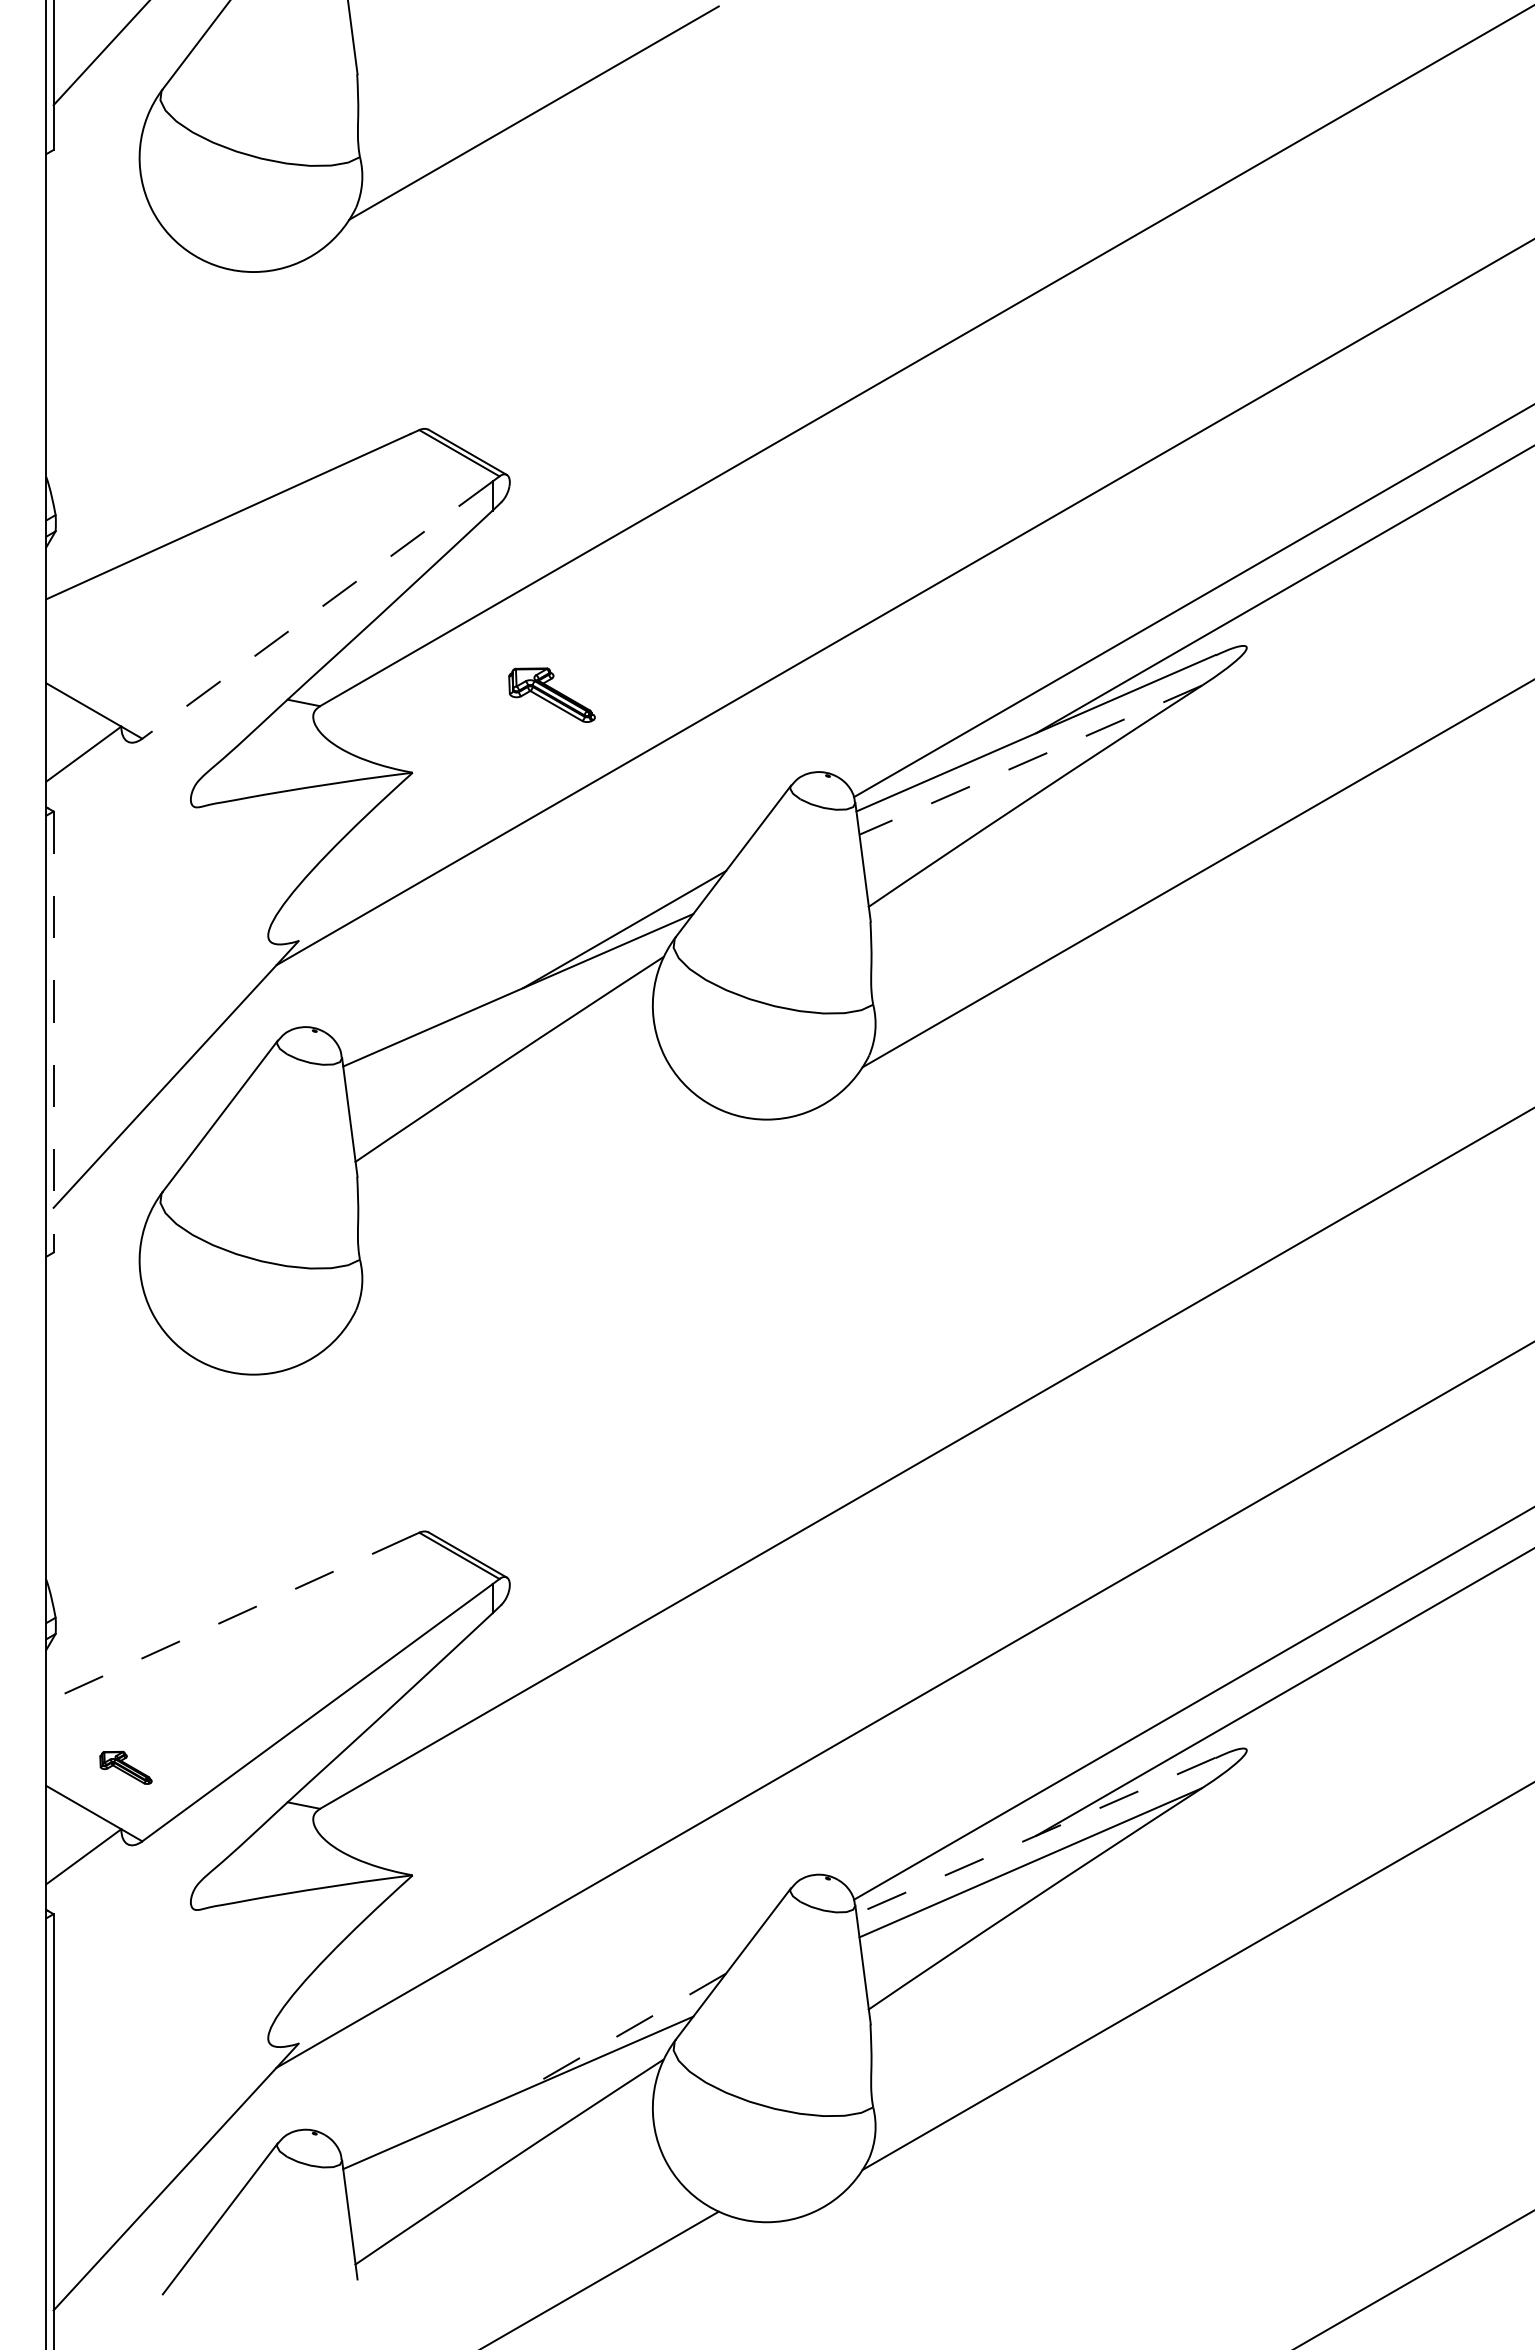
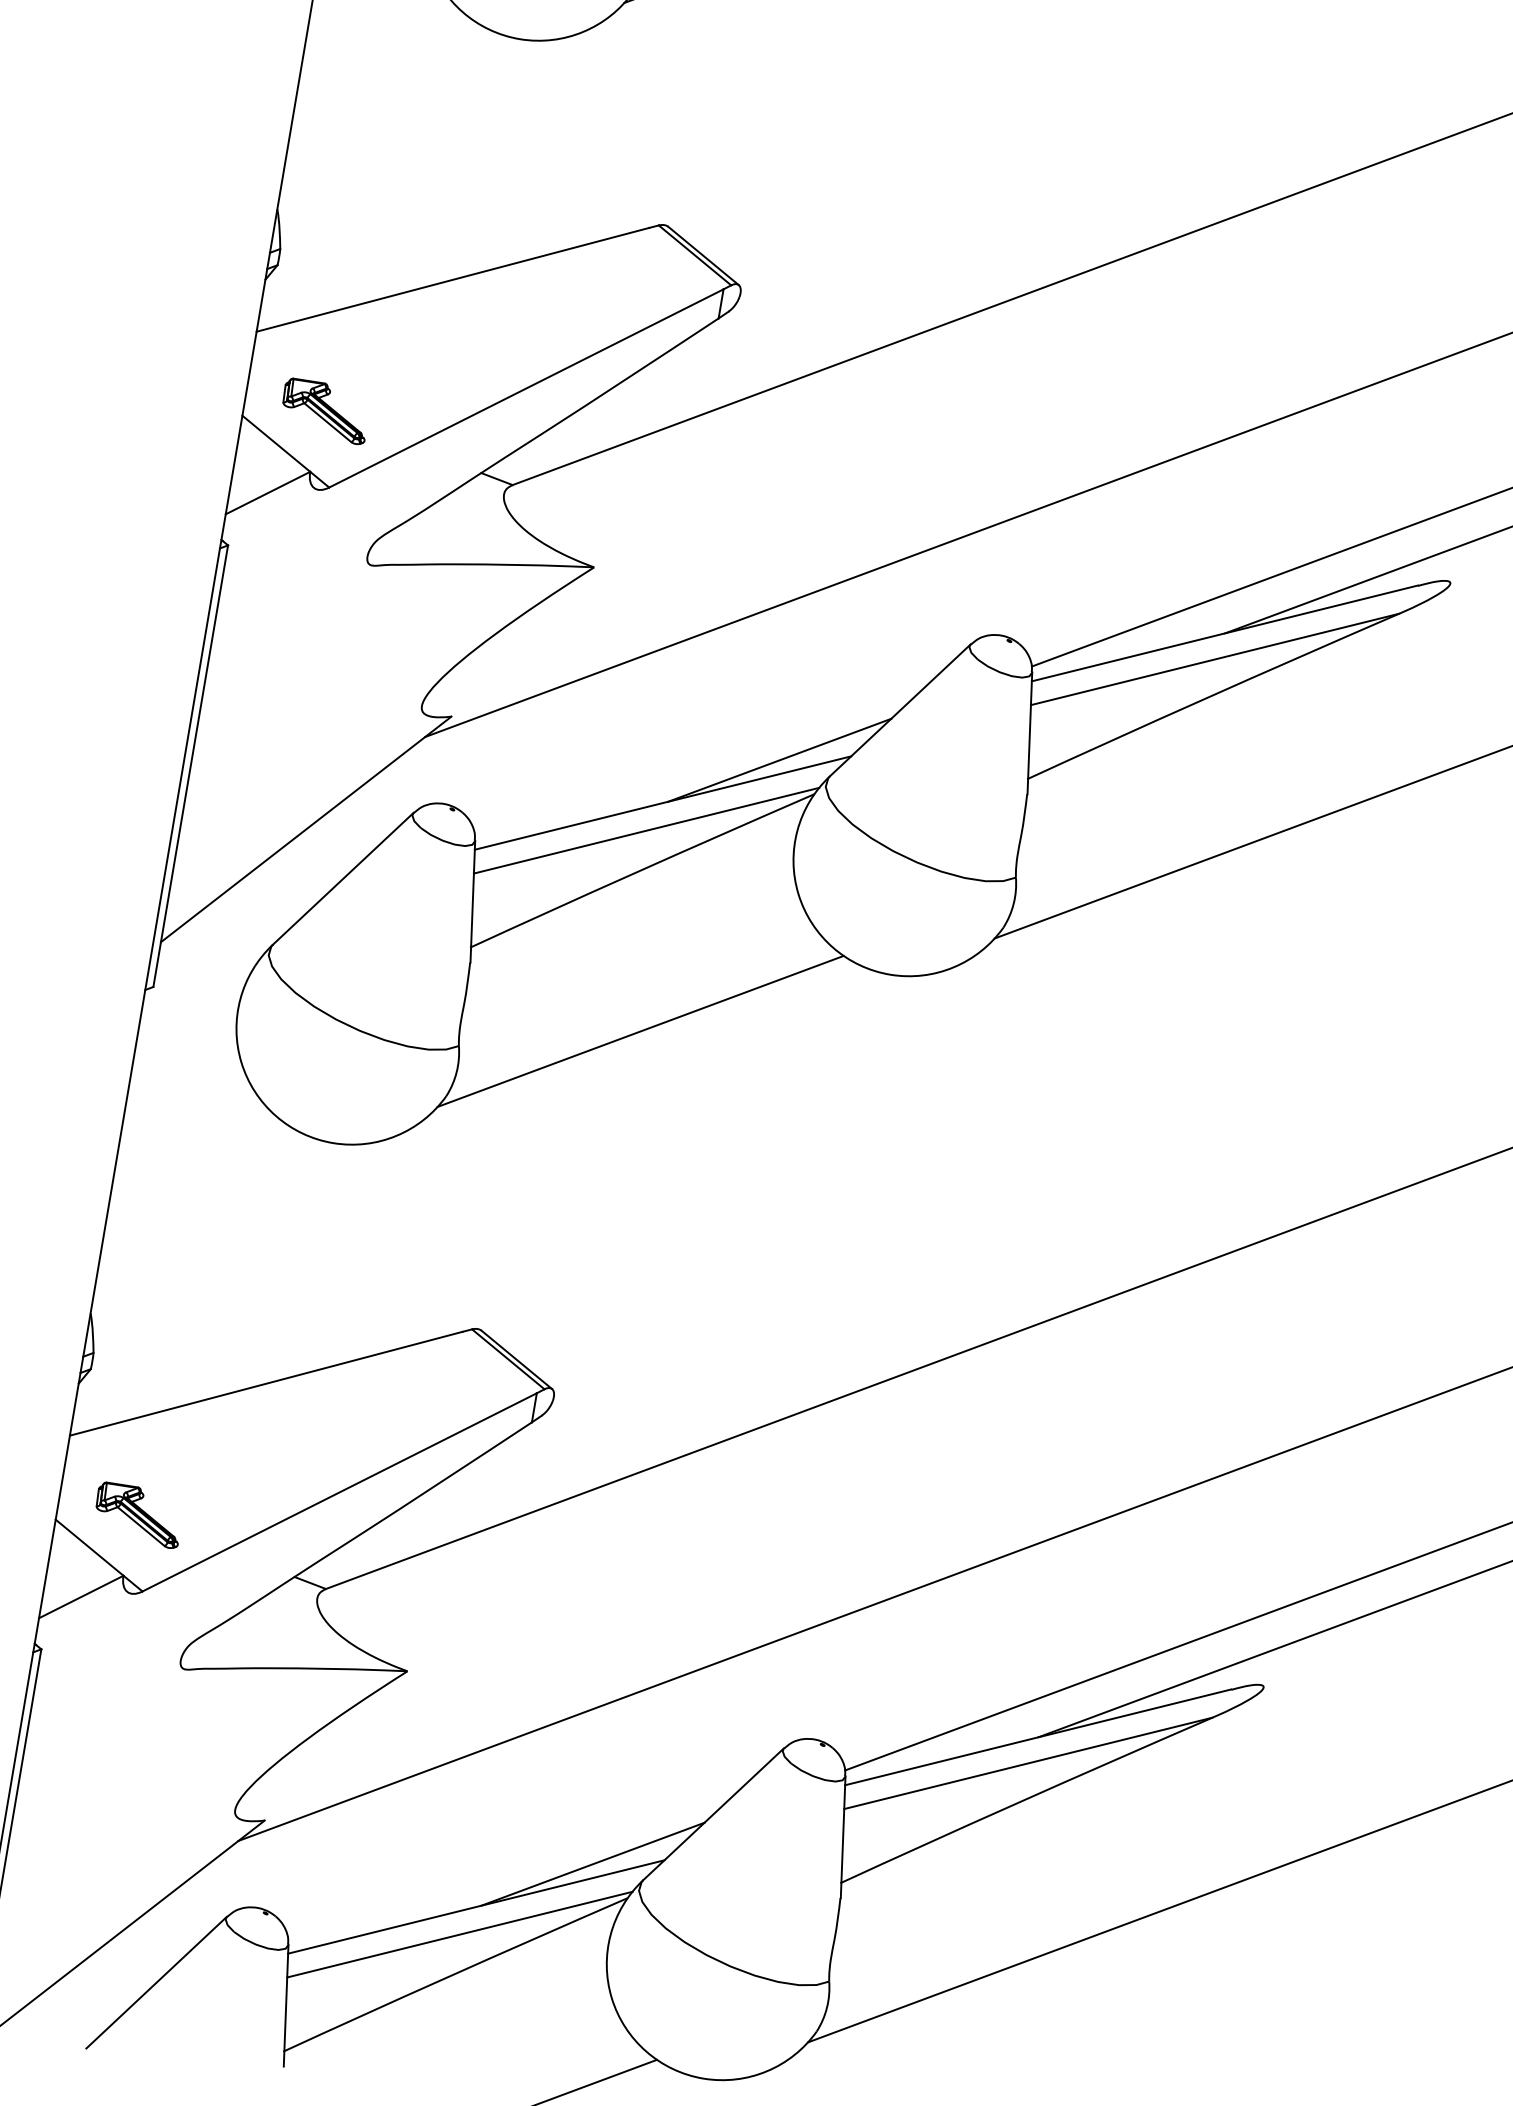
line: (317, 610) -> (526, 388), dashed -> solid
part: (551, 694) -> (324, 410), moved
line: (1030, 760) -> (1214, 659), dashed -> solid
line: (506, 1019) -> (646, 830), added
line: (53, 1032) -> (190, 766), dashed -> solid
line: (533, 1215) -> (640, 1031), added
line: (228, 1619) -> (266, 1383), dashed -> solid
part: (125, 1767) -> (138, 1514), size x1.67
line: (1036, 1835) -> (1038, 1737), dashed -> solid
line: (624, 2032) -> (592, 1864), dashed -> solid
line: (506, 2122) -> (459, 1934), added

